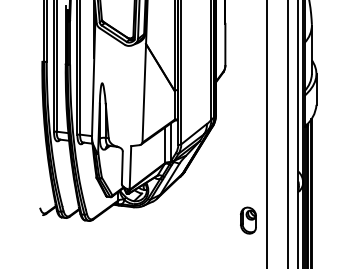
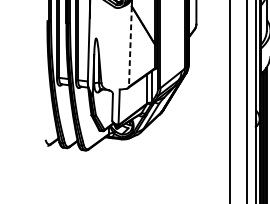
line: (144, 93) -> (130, 46), solid -> dashed
part: (248, 220) -> (215, 150), removed

